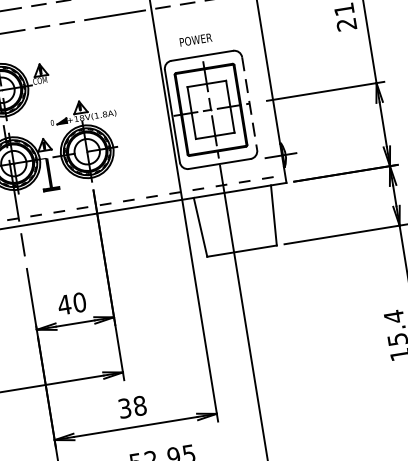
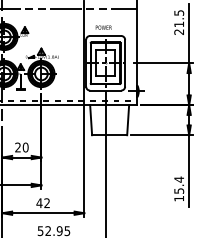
line: (250, 103) -> (125, 63), dashed -> solid
text: (63, 305) -> (17, 147), 40 -> 20
text: (132, 407) -> (43, 203), 38 -> 42

